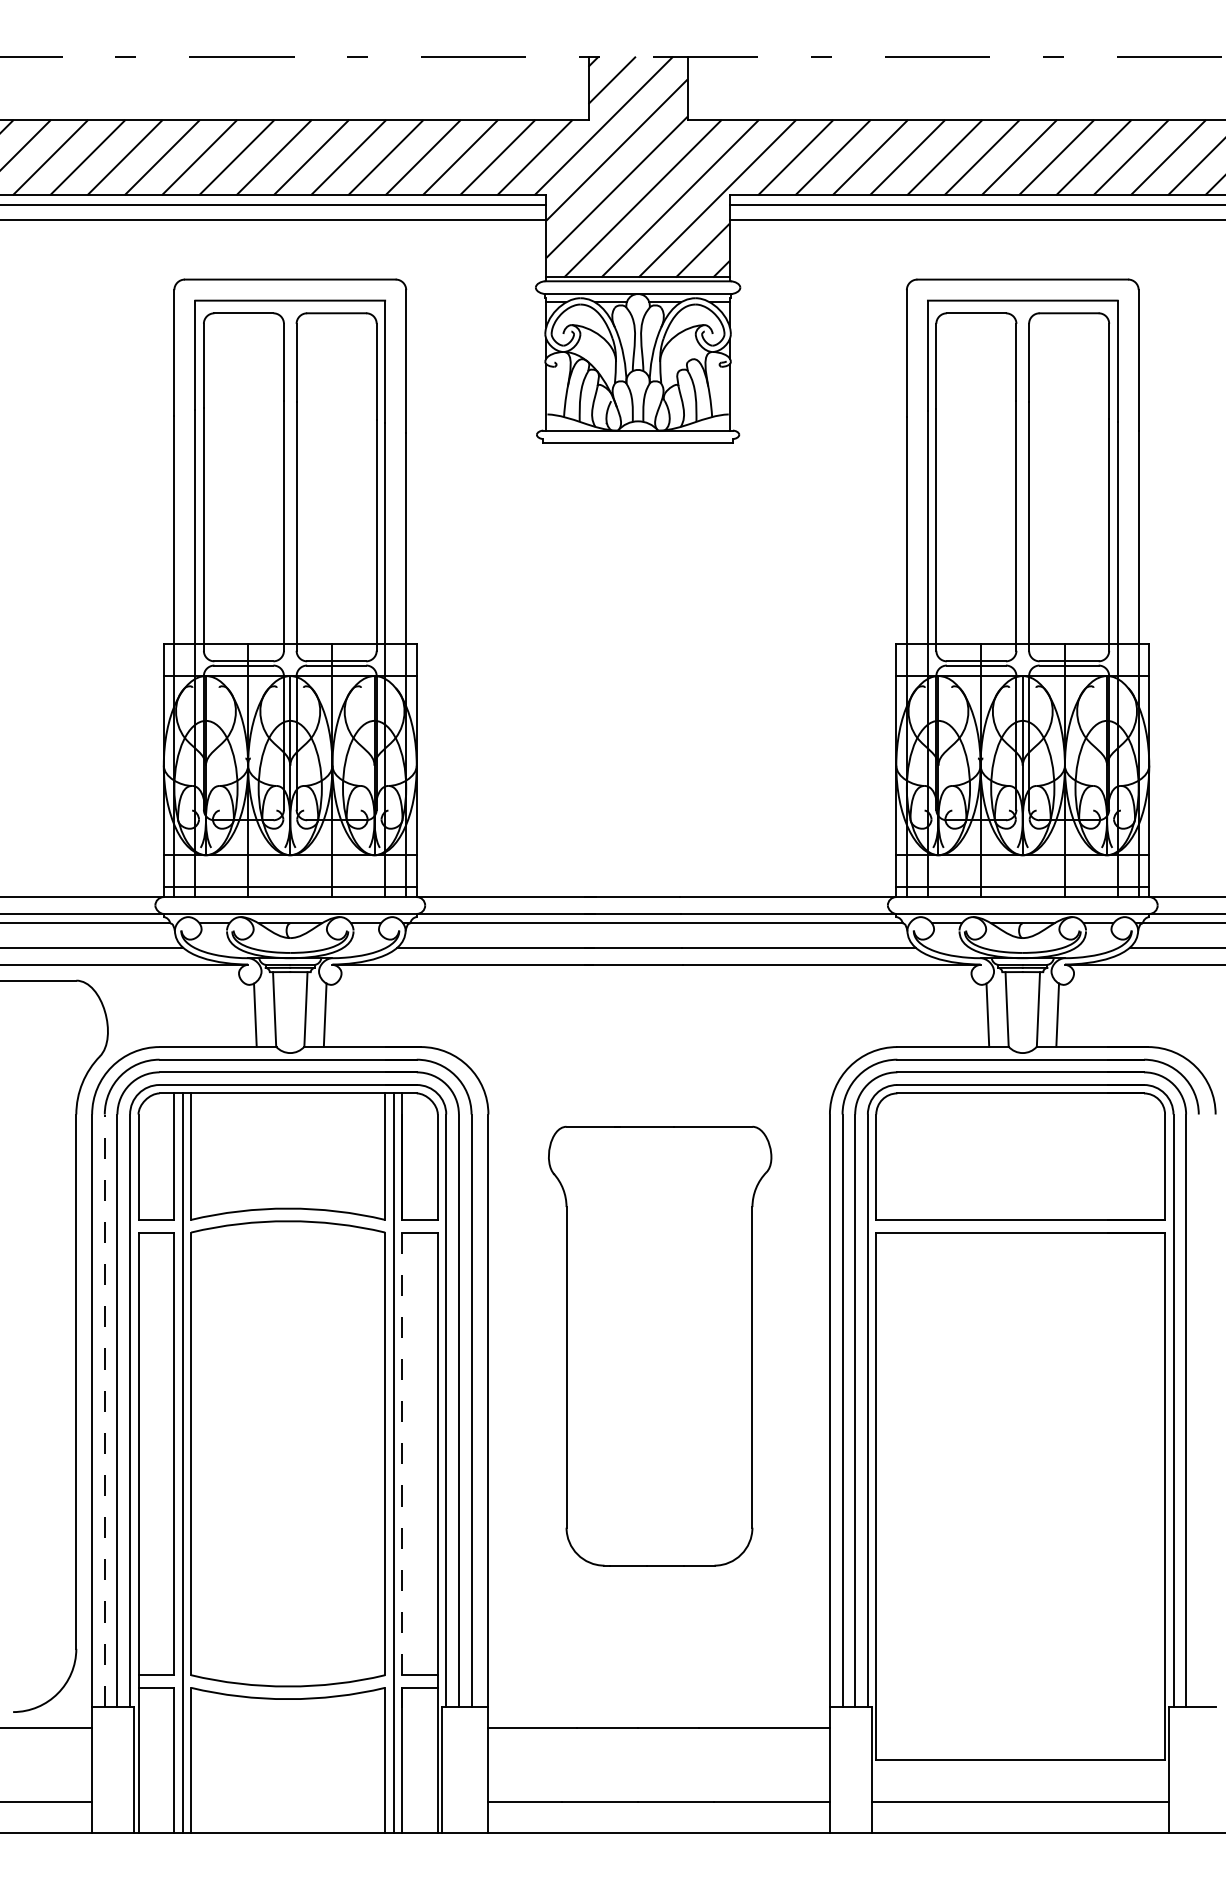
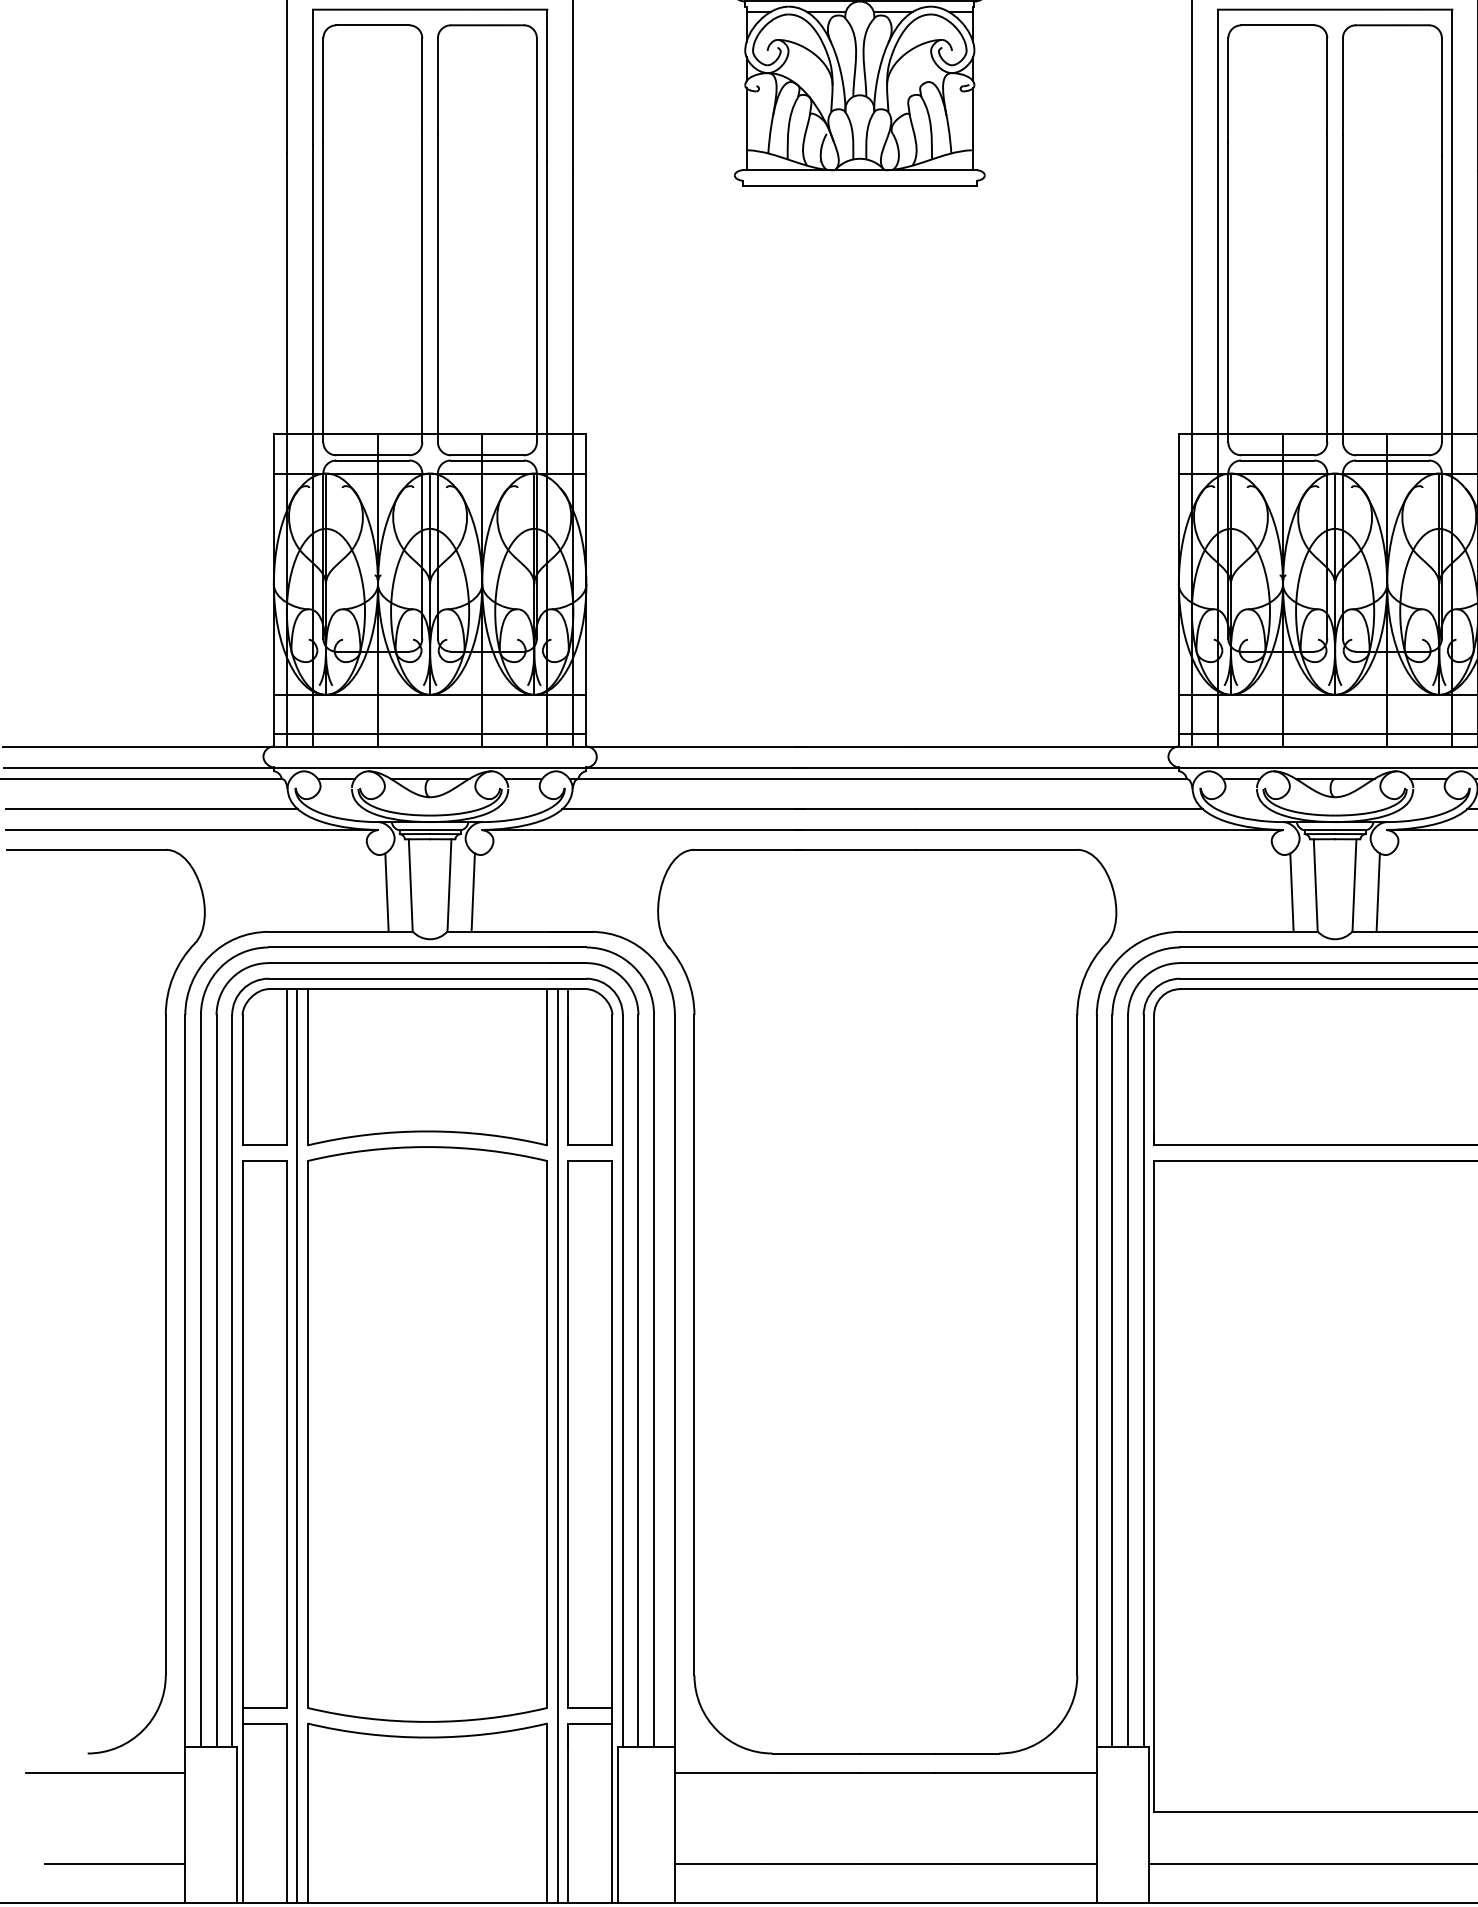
part: (659, 1345) -> (886, 1300), size x1.67
line: (104, 1410) -> (200, 1380), dashed -> solid
line: (402, 1453) -> (568, 1434), dashed -> solid

